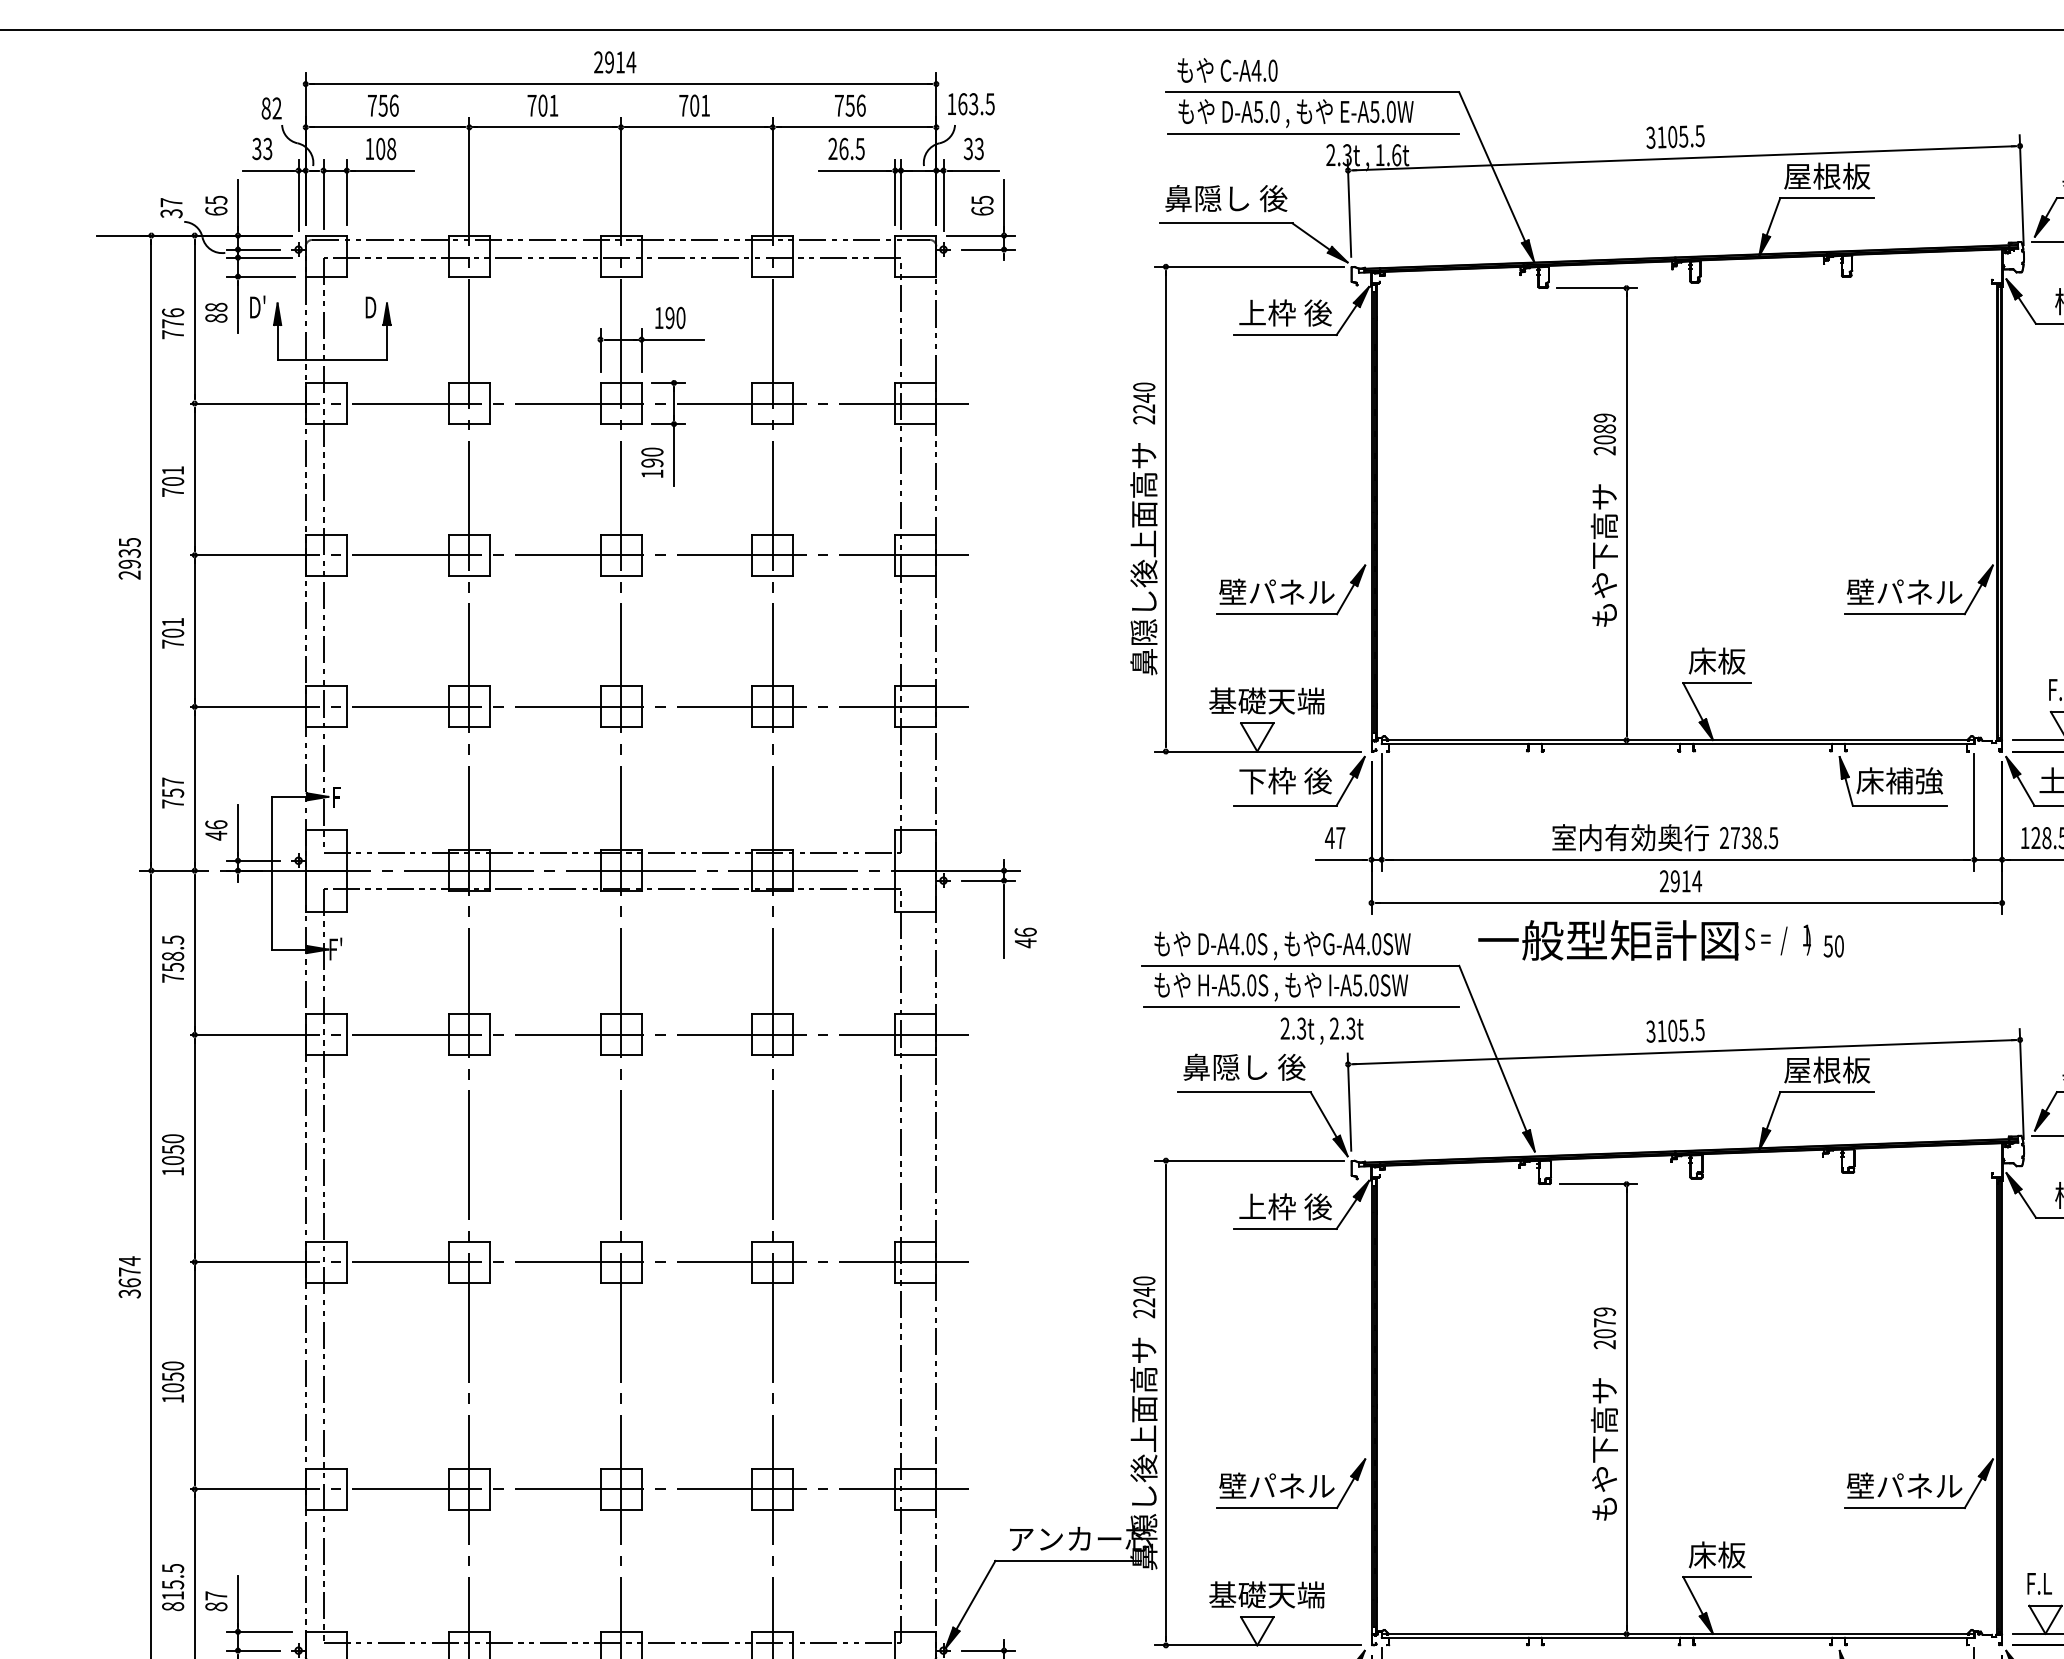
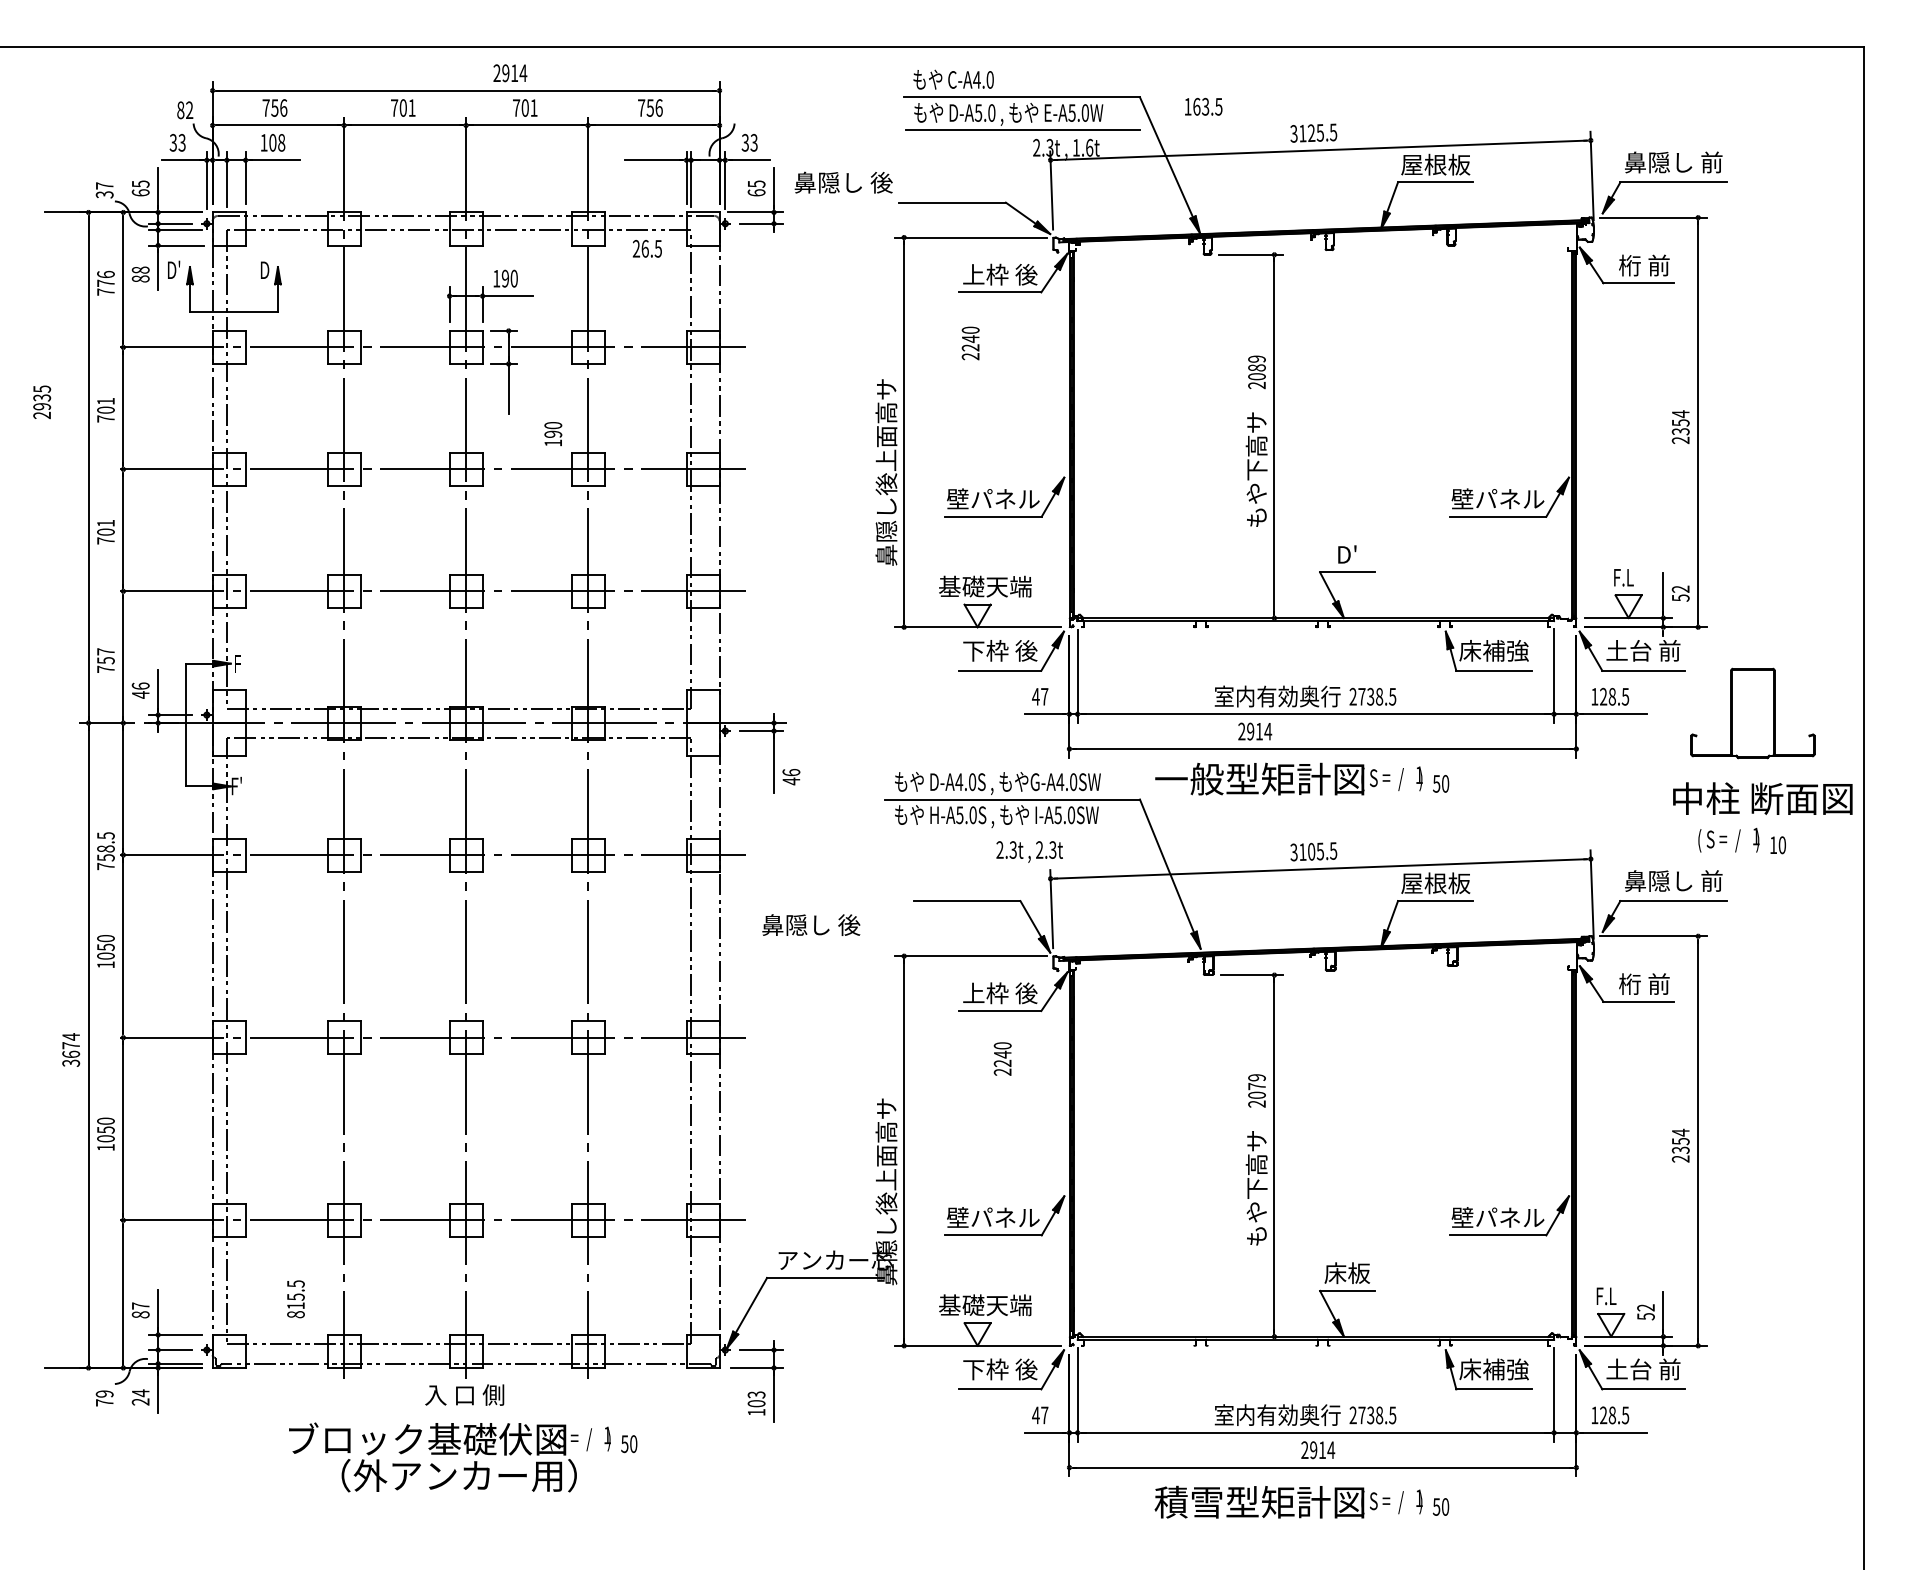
text: (615, 62) -> (510, 73), moved
text: (971, 103) -> (1203, 106), moved
text: (1672, 137) -> (1311, 133), 3105.5 -> 3125.5
text: (845, 148) -> (646, 248), moved
text: (1226, 198) -> (843, 182), moved
text: (1143, 403) -> (970, 343), moved
text: (652, 463) -> (553, 434), moved
text: (130, 559) -> (42, 402), moved
text: (1716, 661) -> (1346, 554), 床板 -> D'
text: (1681, 881) -> (1255, 731), moved
text: (172, 959) -> (105, 851), moved
line: (1300, 1006) -> (1012, 832), removed
text: (1244, 1066) -> (811, 924), moved
text: (1143, 1296) -> (1002, 1058), moved
text: (172, 1587) -> (295, 1299), moved

